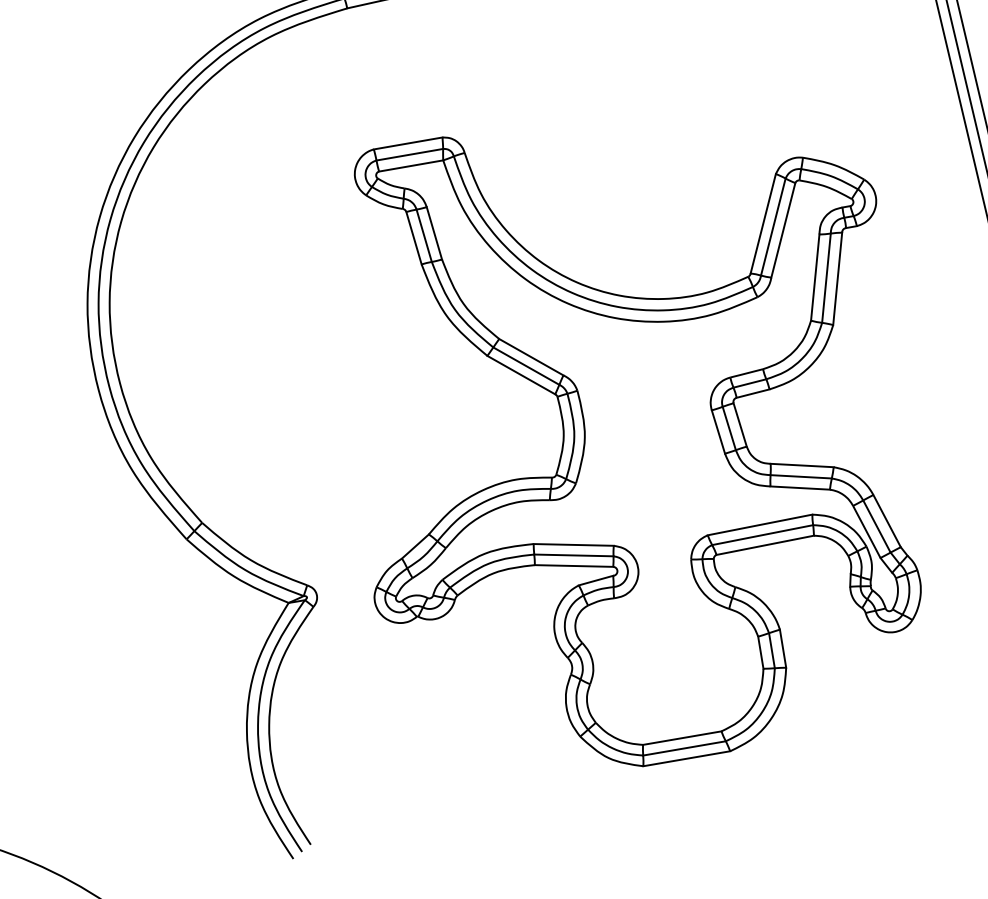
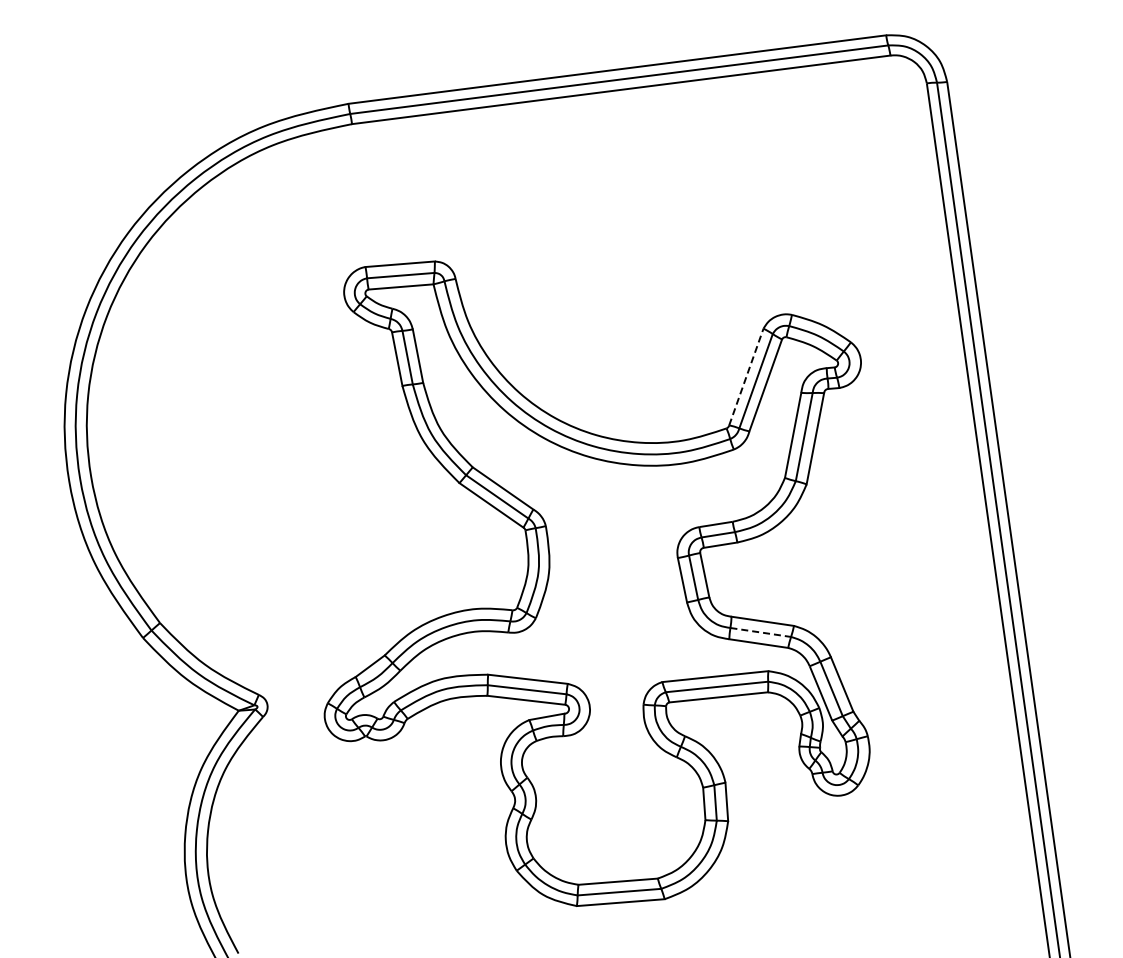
line: (763, 223) -> (746, 376), solid -> dashed
line: (800, 476) -> (760, 632), solid -> dashed

